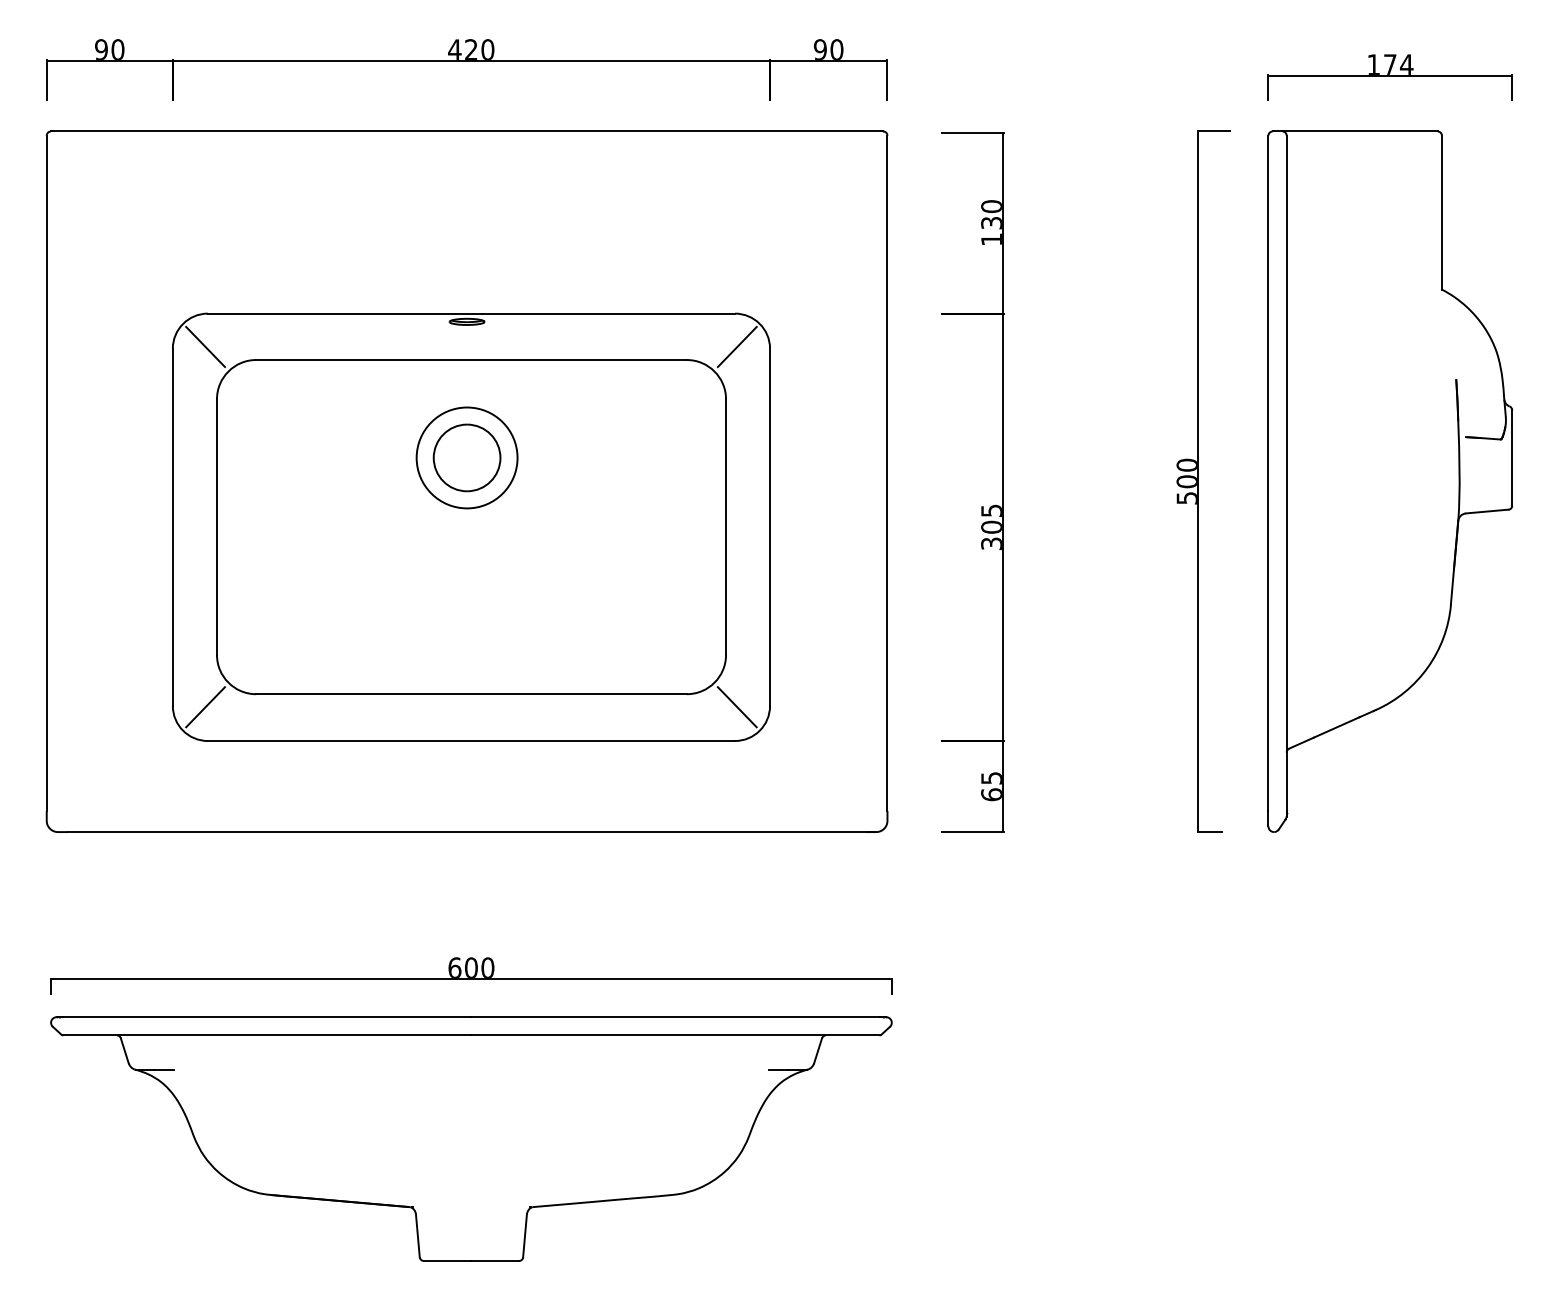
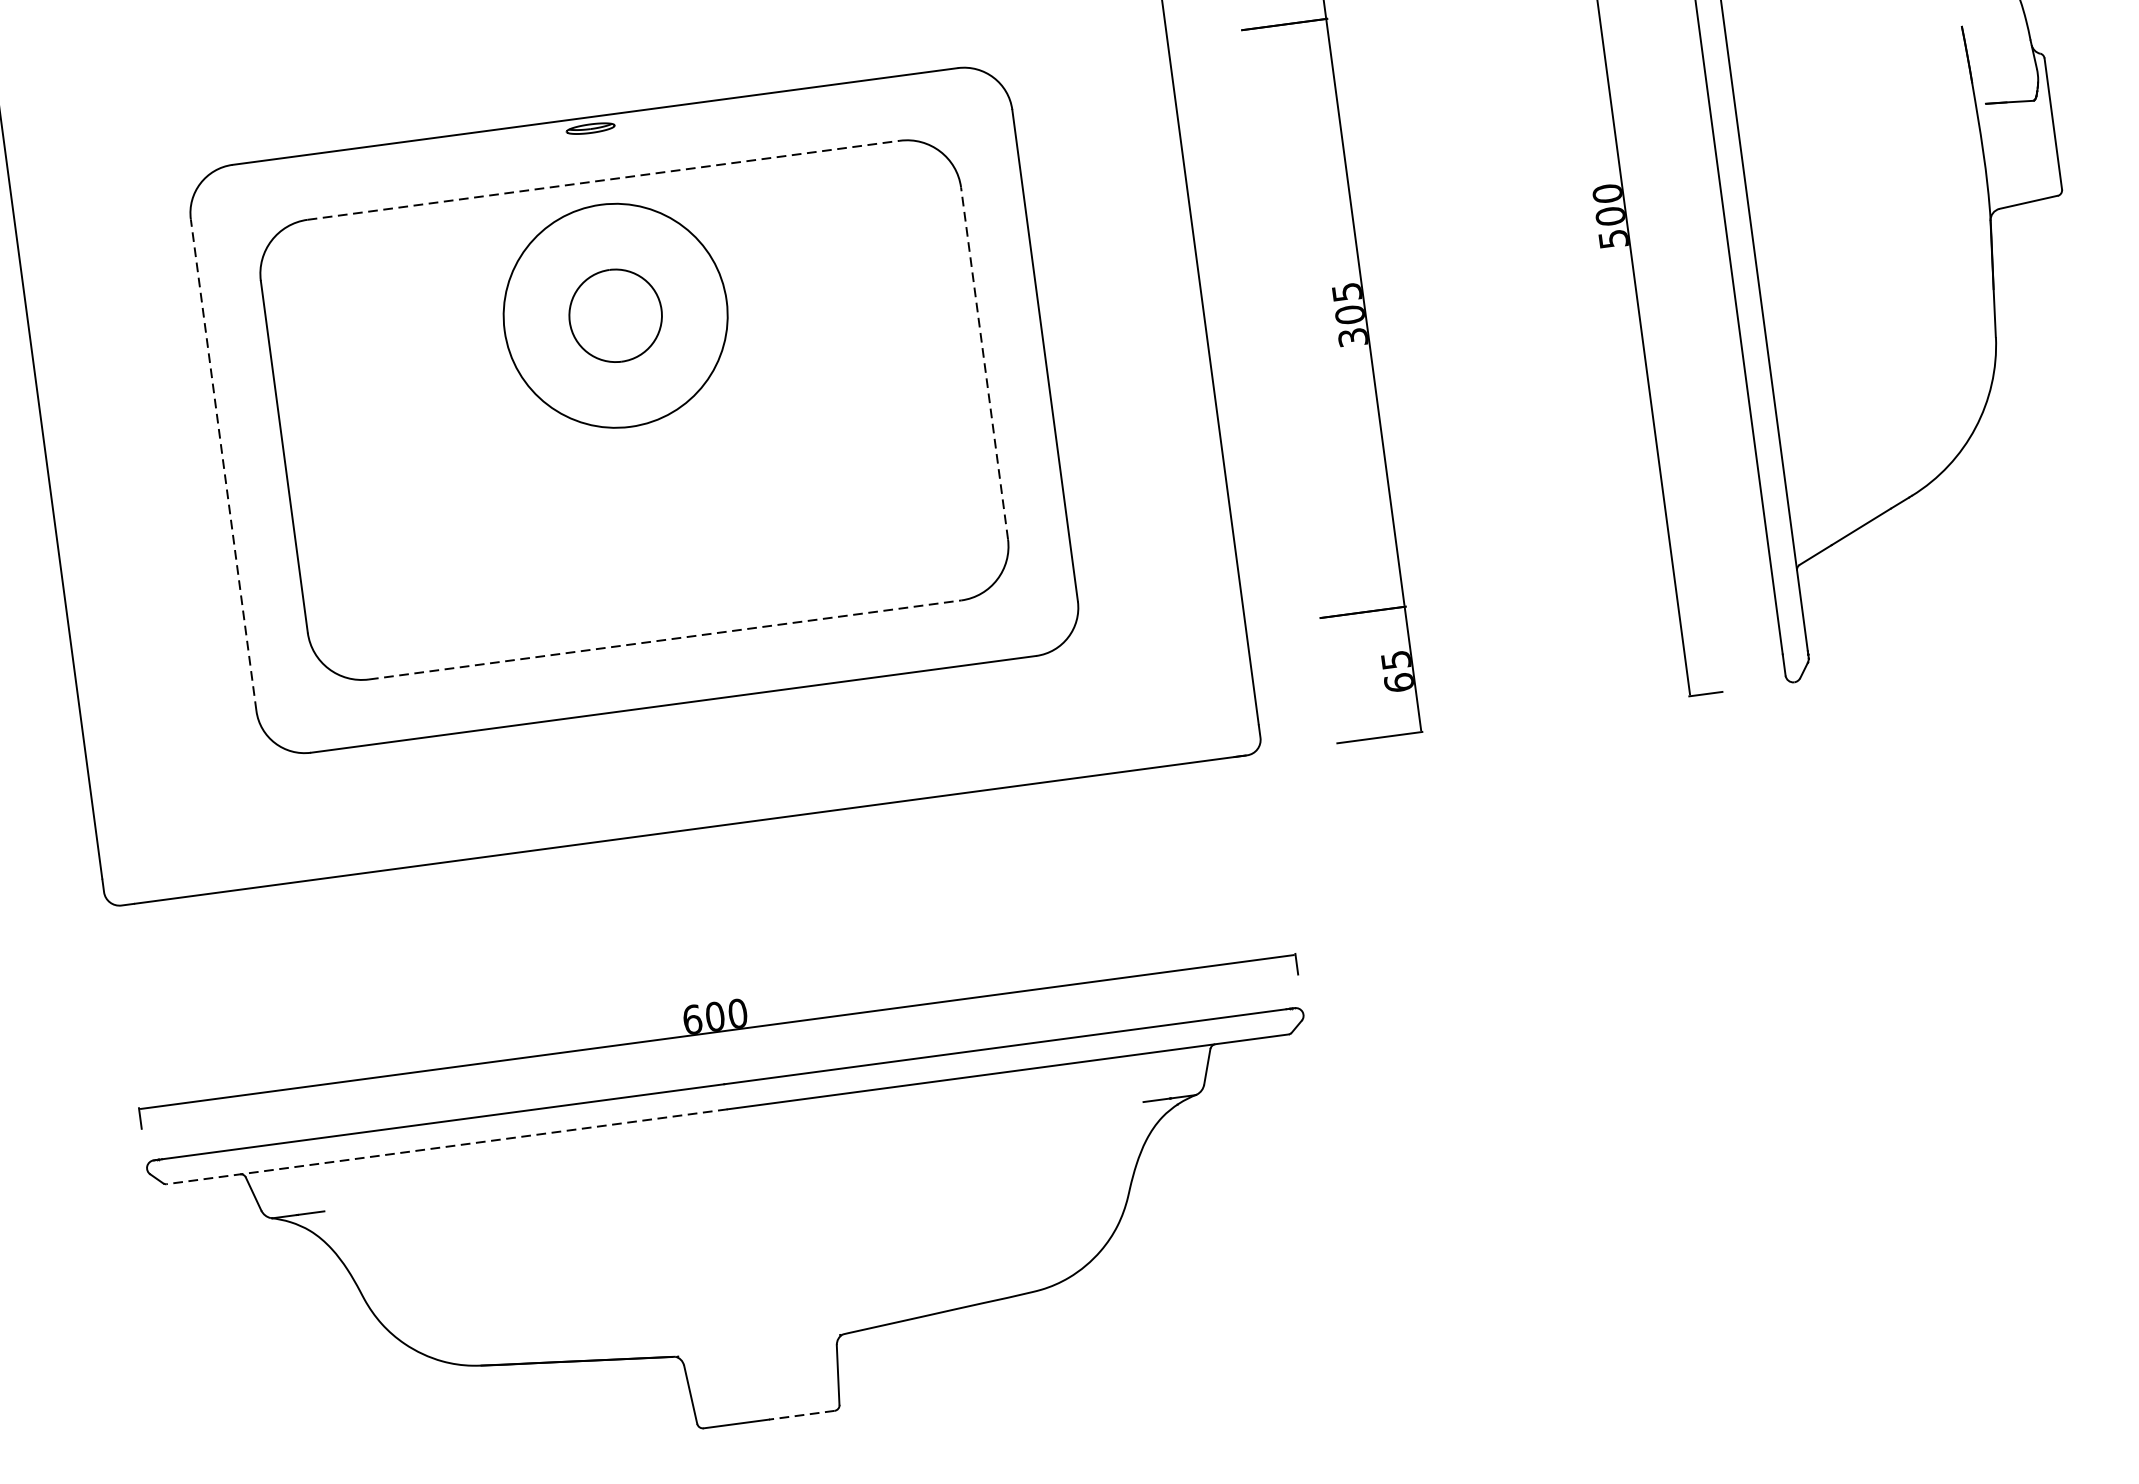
line: (205, 346) -> (235, 210), removed
line: (736, 346) -> (965, 113), removed
line: (472, 360) -> (605, 180), solid -> dashed
circle: (466, 457) -> (614, 315), size x1.6
line: (172, 527) -> (223, 465), solid -> dashed
line: (726, 527) -> (985, 363), solid -> dashed
line: (472, 694) -> (666, 640), solid -> dashed
line: (205, 707) -> (301, 707), removed
line: (736, 707) -> (1032, 609), removed
line: (266, 1035) -> (445, 1147), solid -> dashed
line: (495, 1261) -> (802, 1415), solid -> dashed

